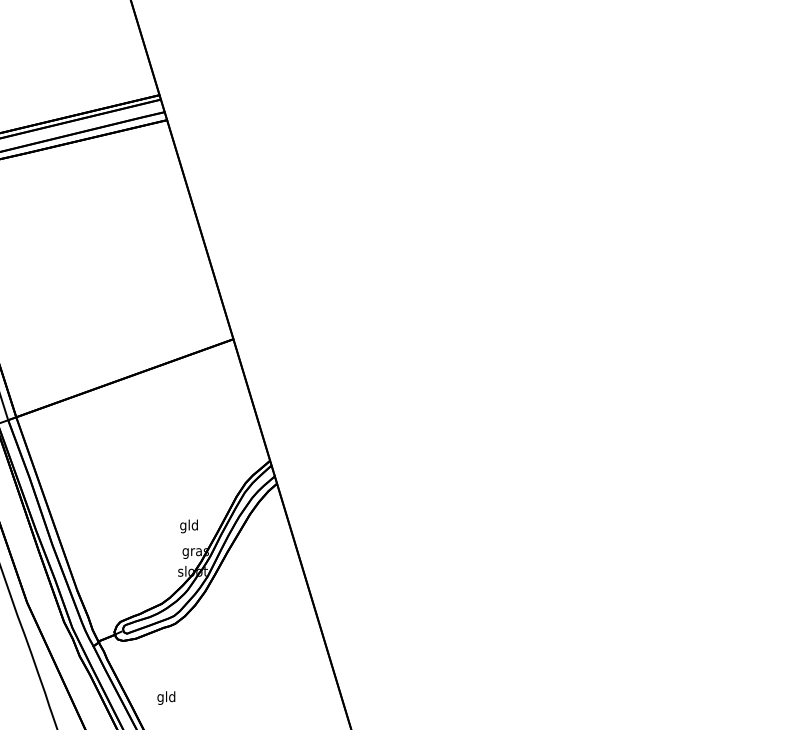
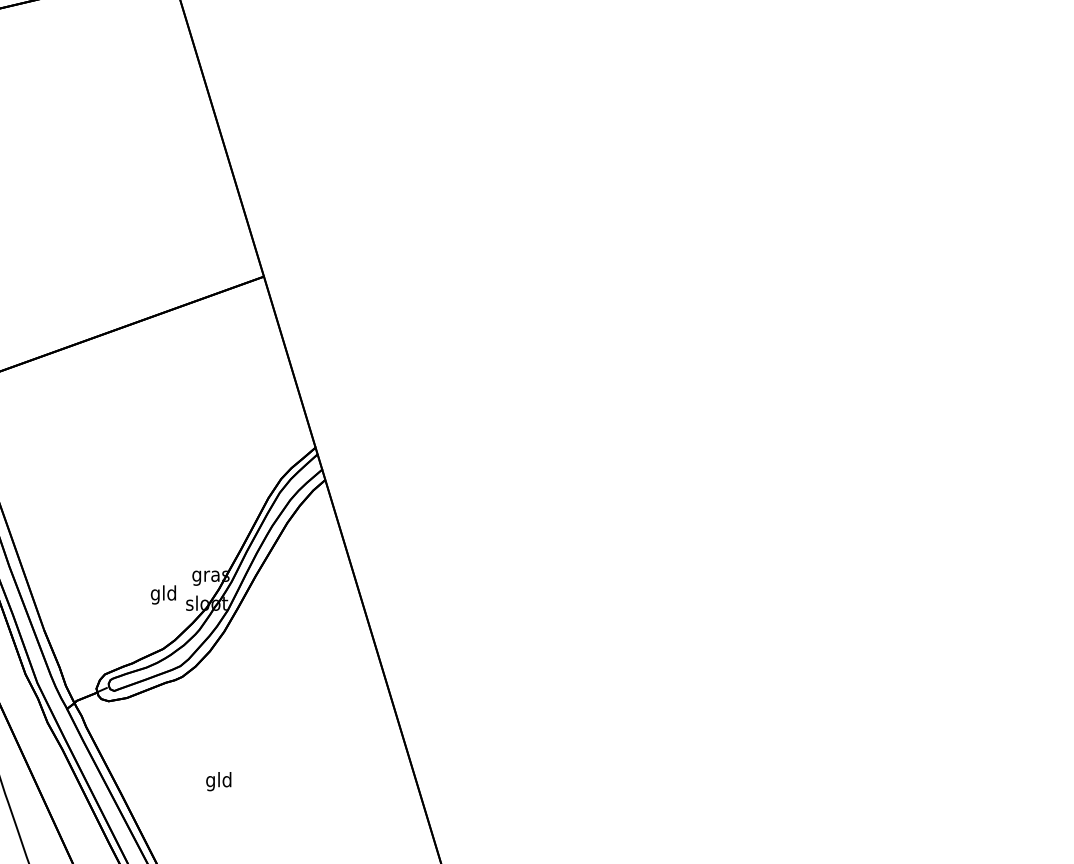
text: (188, 526) -> (162, 595), moved
text: (166, 697) -> (219, 780), moved

